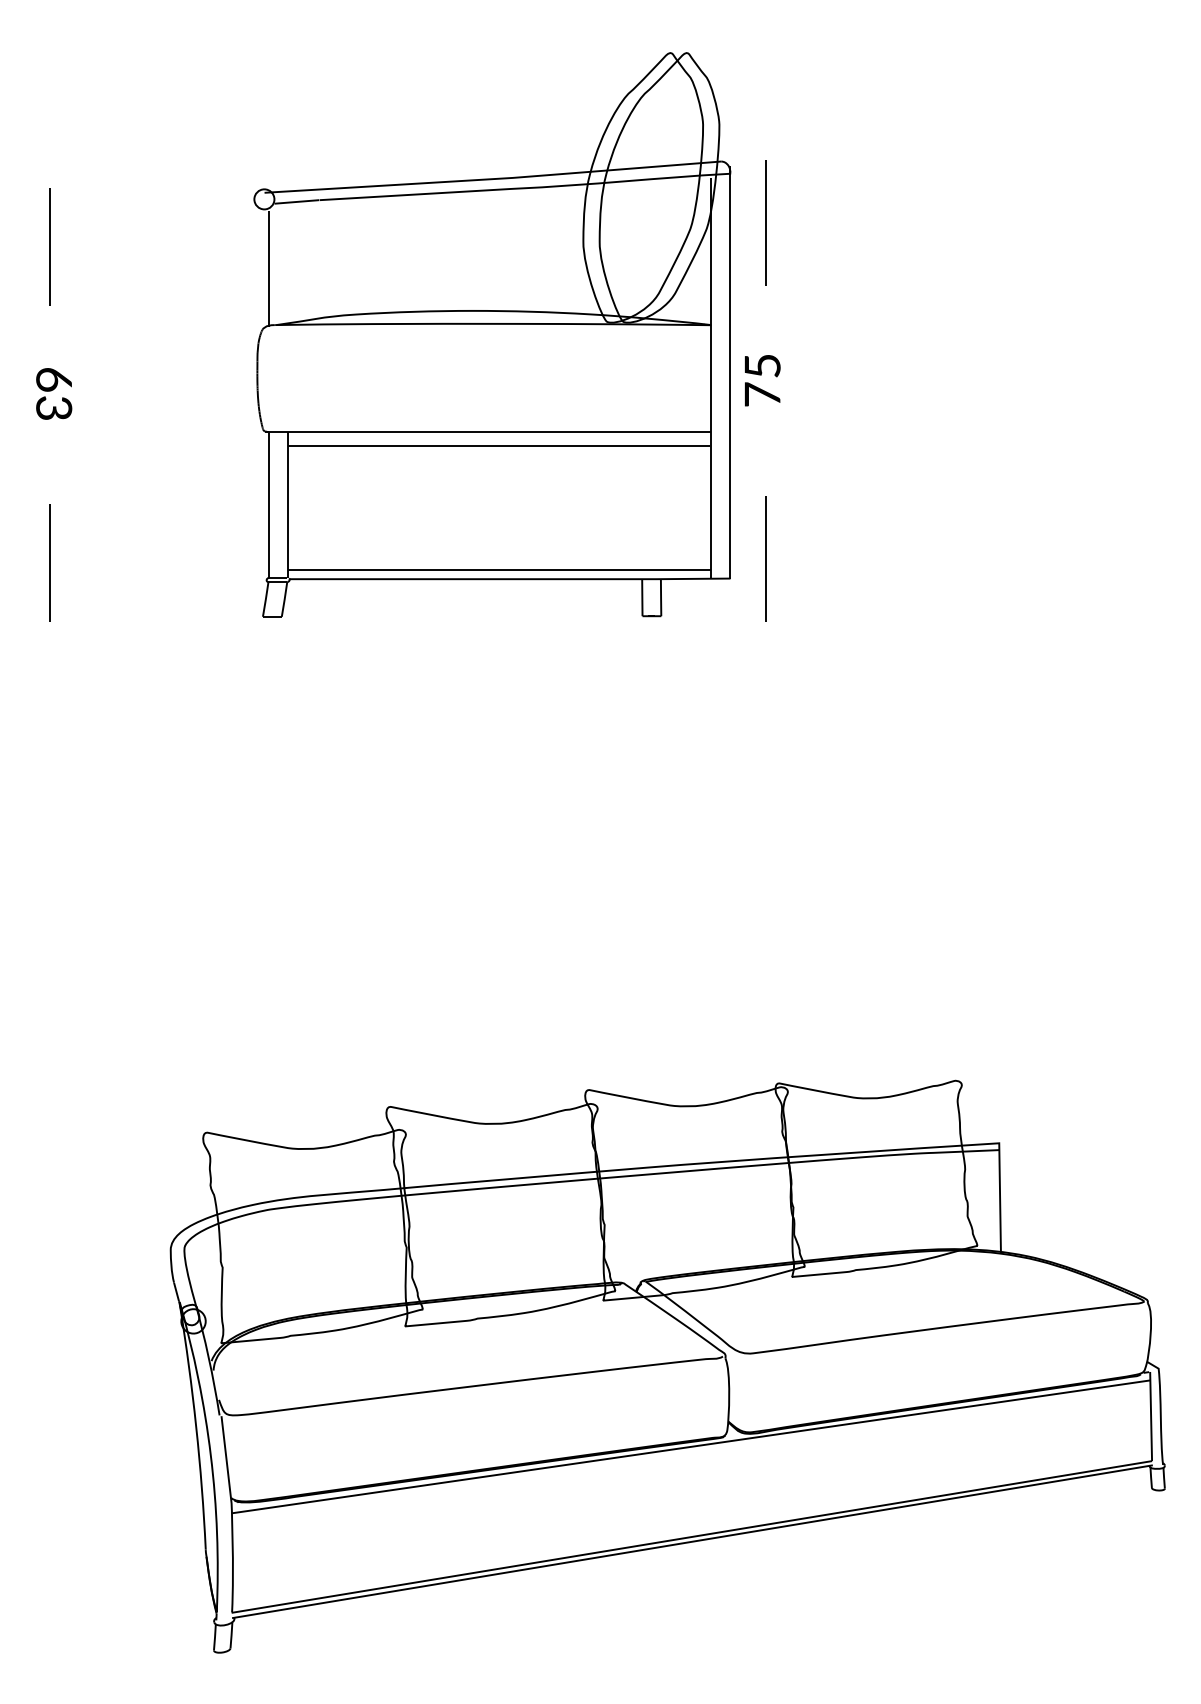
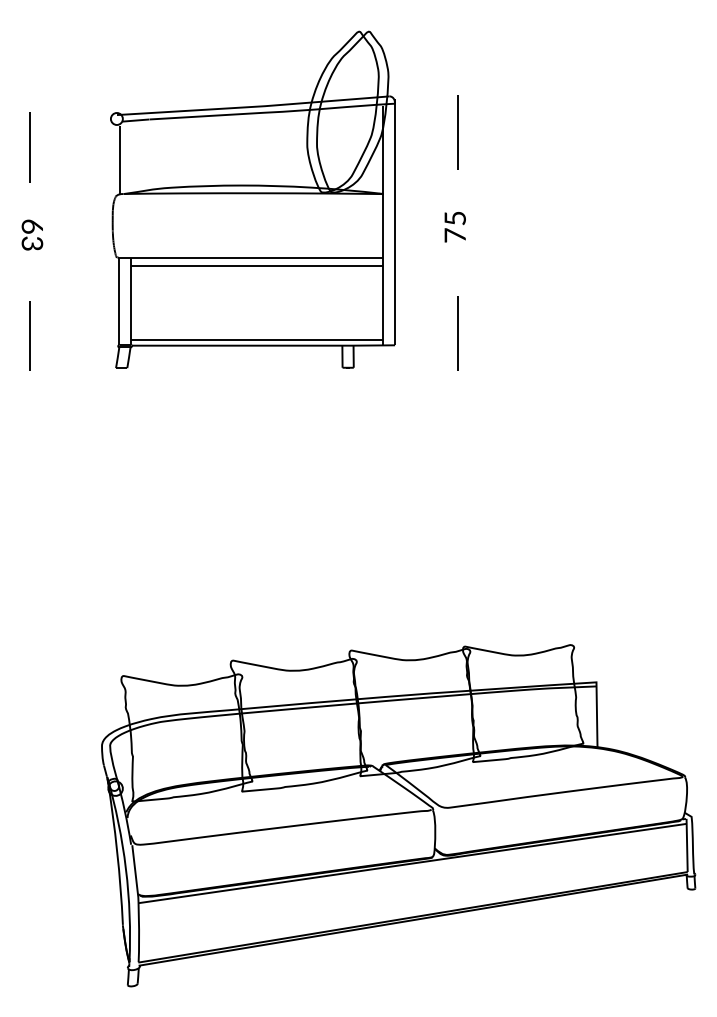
part: (491, 334) -> (252, 199), moved

